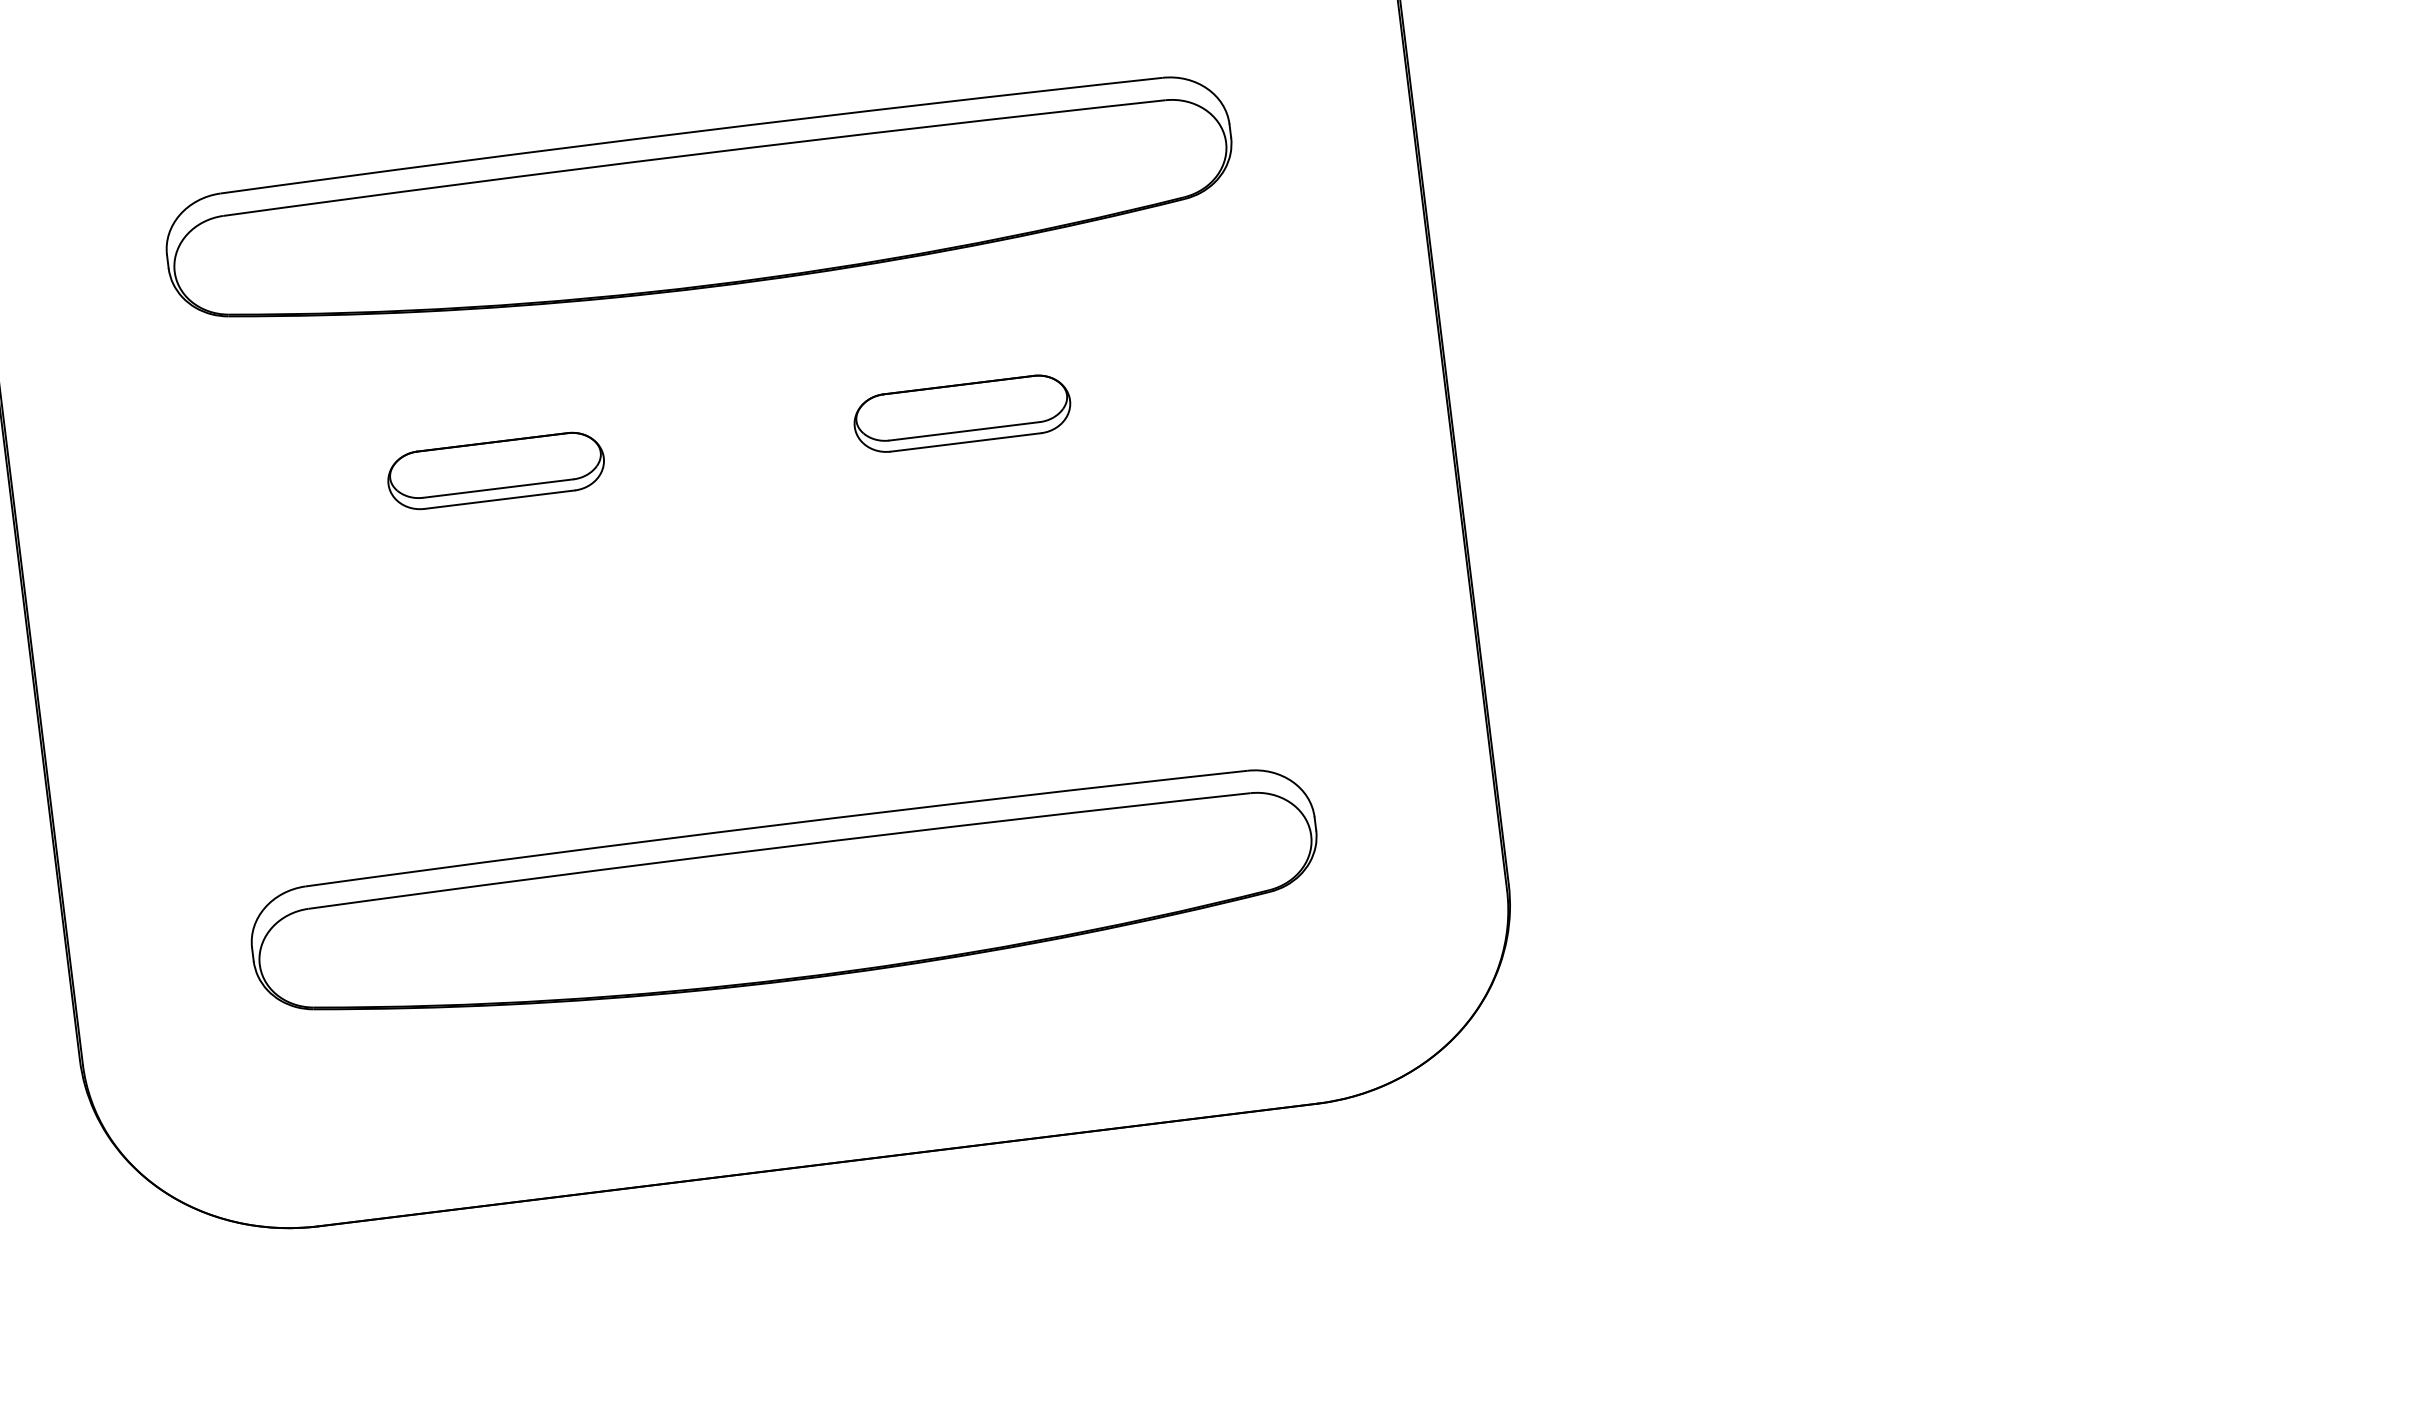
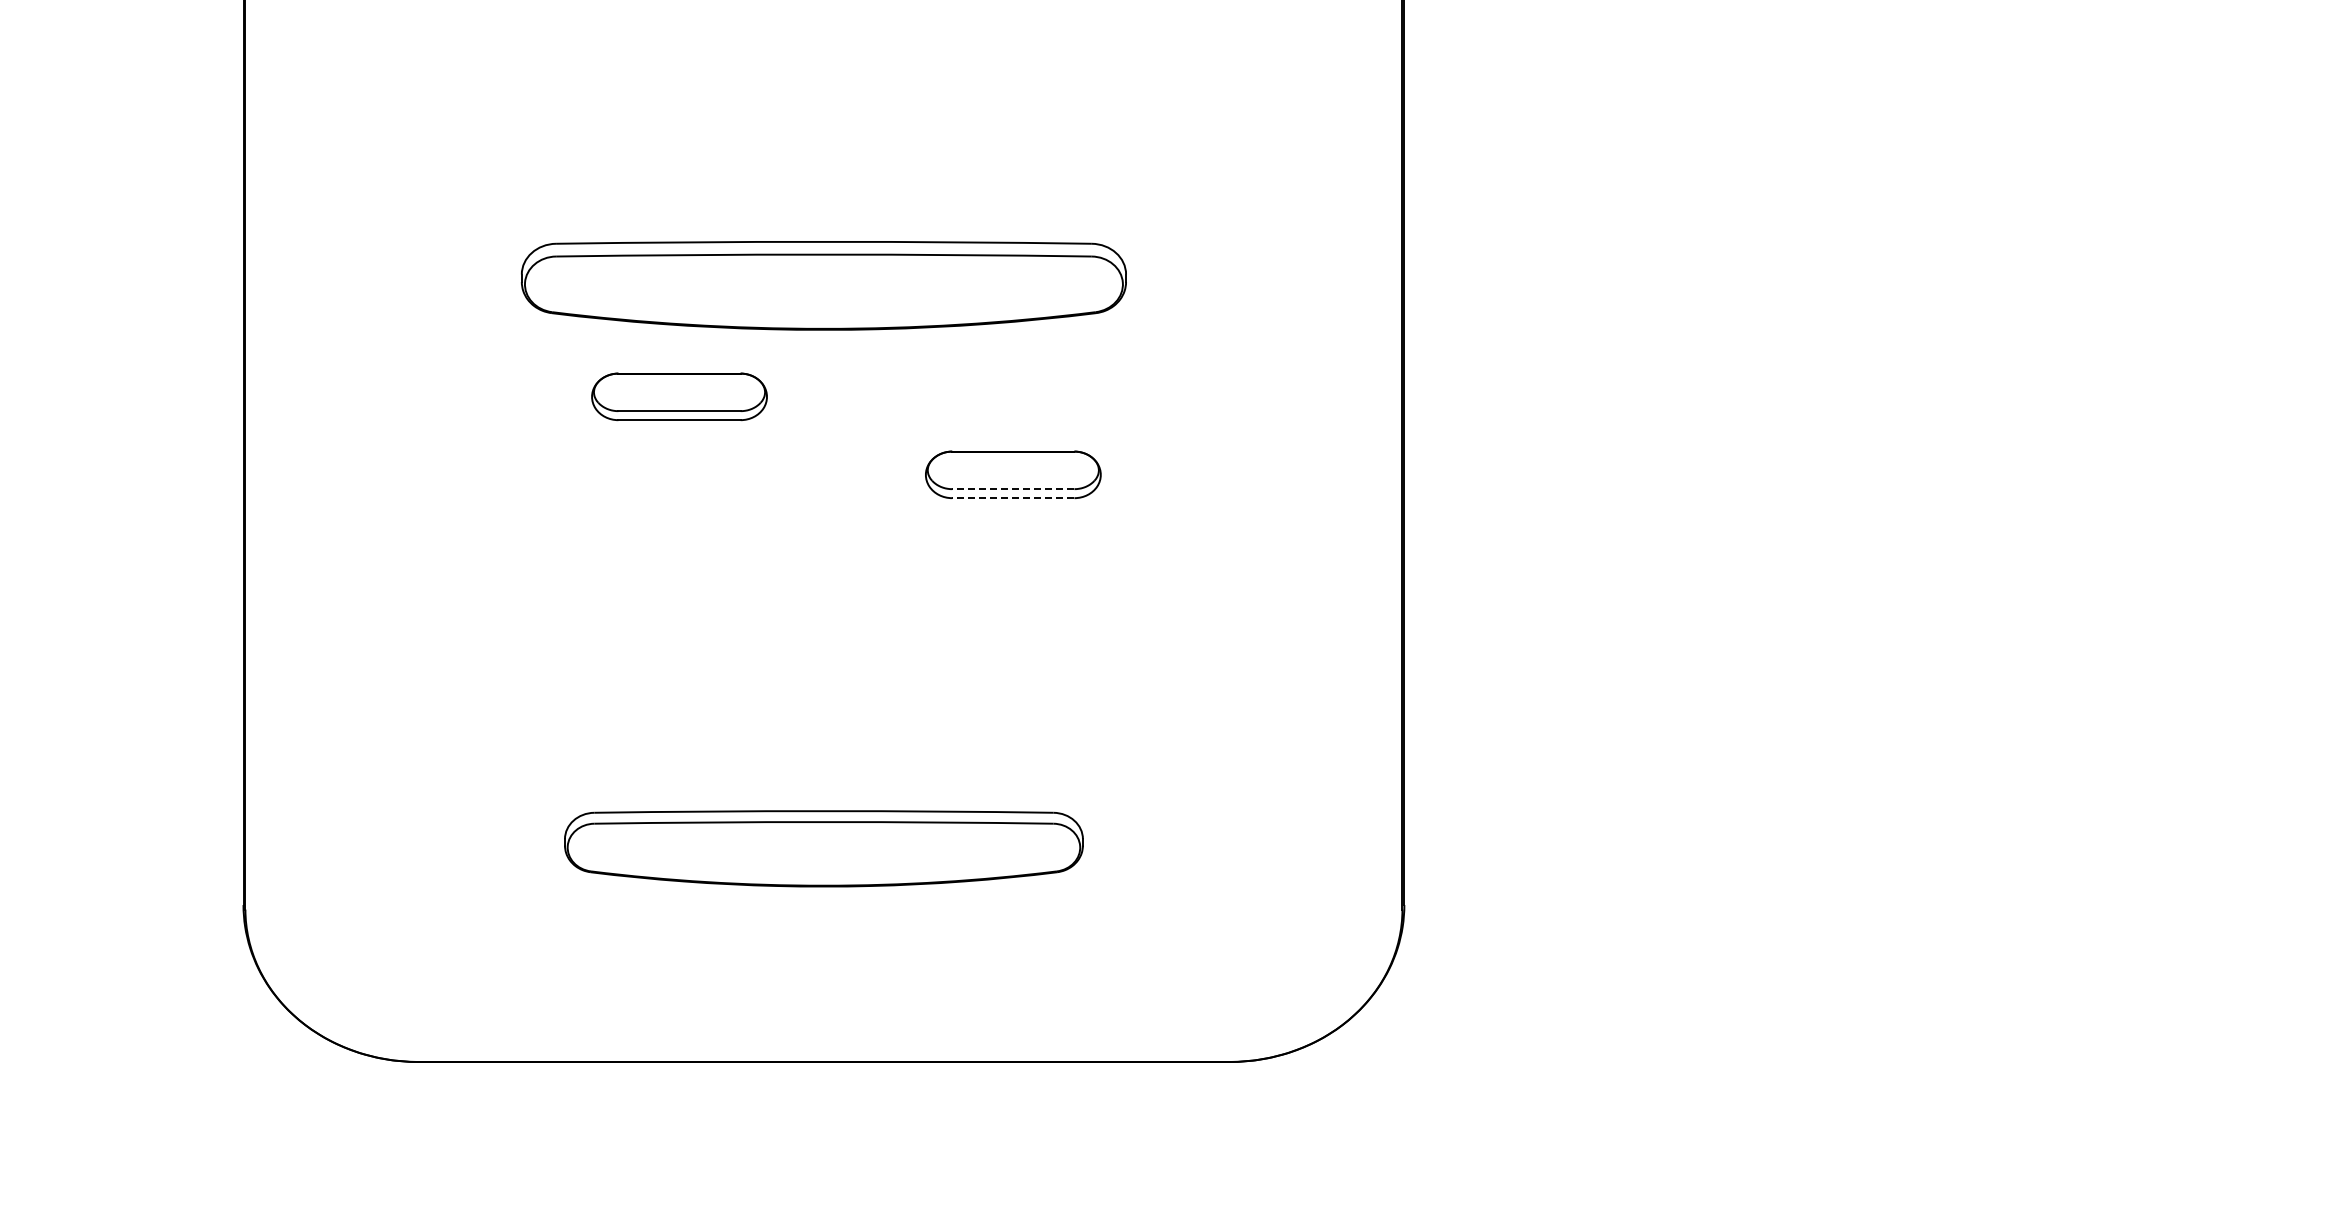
part: (700, 209) -> (823, 285), size x0.7
line: (963, 431) -> (1012, 489), solid -> dashed
line: (964, 442) -> (1012, 498), solid -> dashed
part: (496, 470) -> (679, 396), moved
part: (785, 902) -> (823, 848), size x0.6

